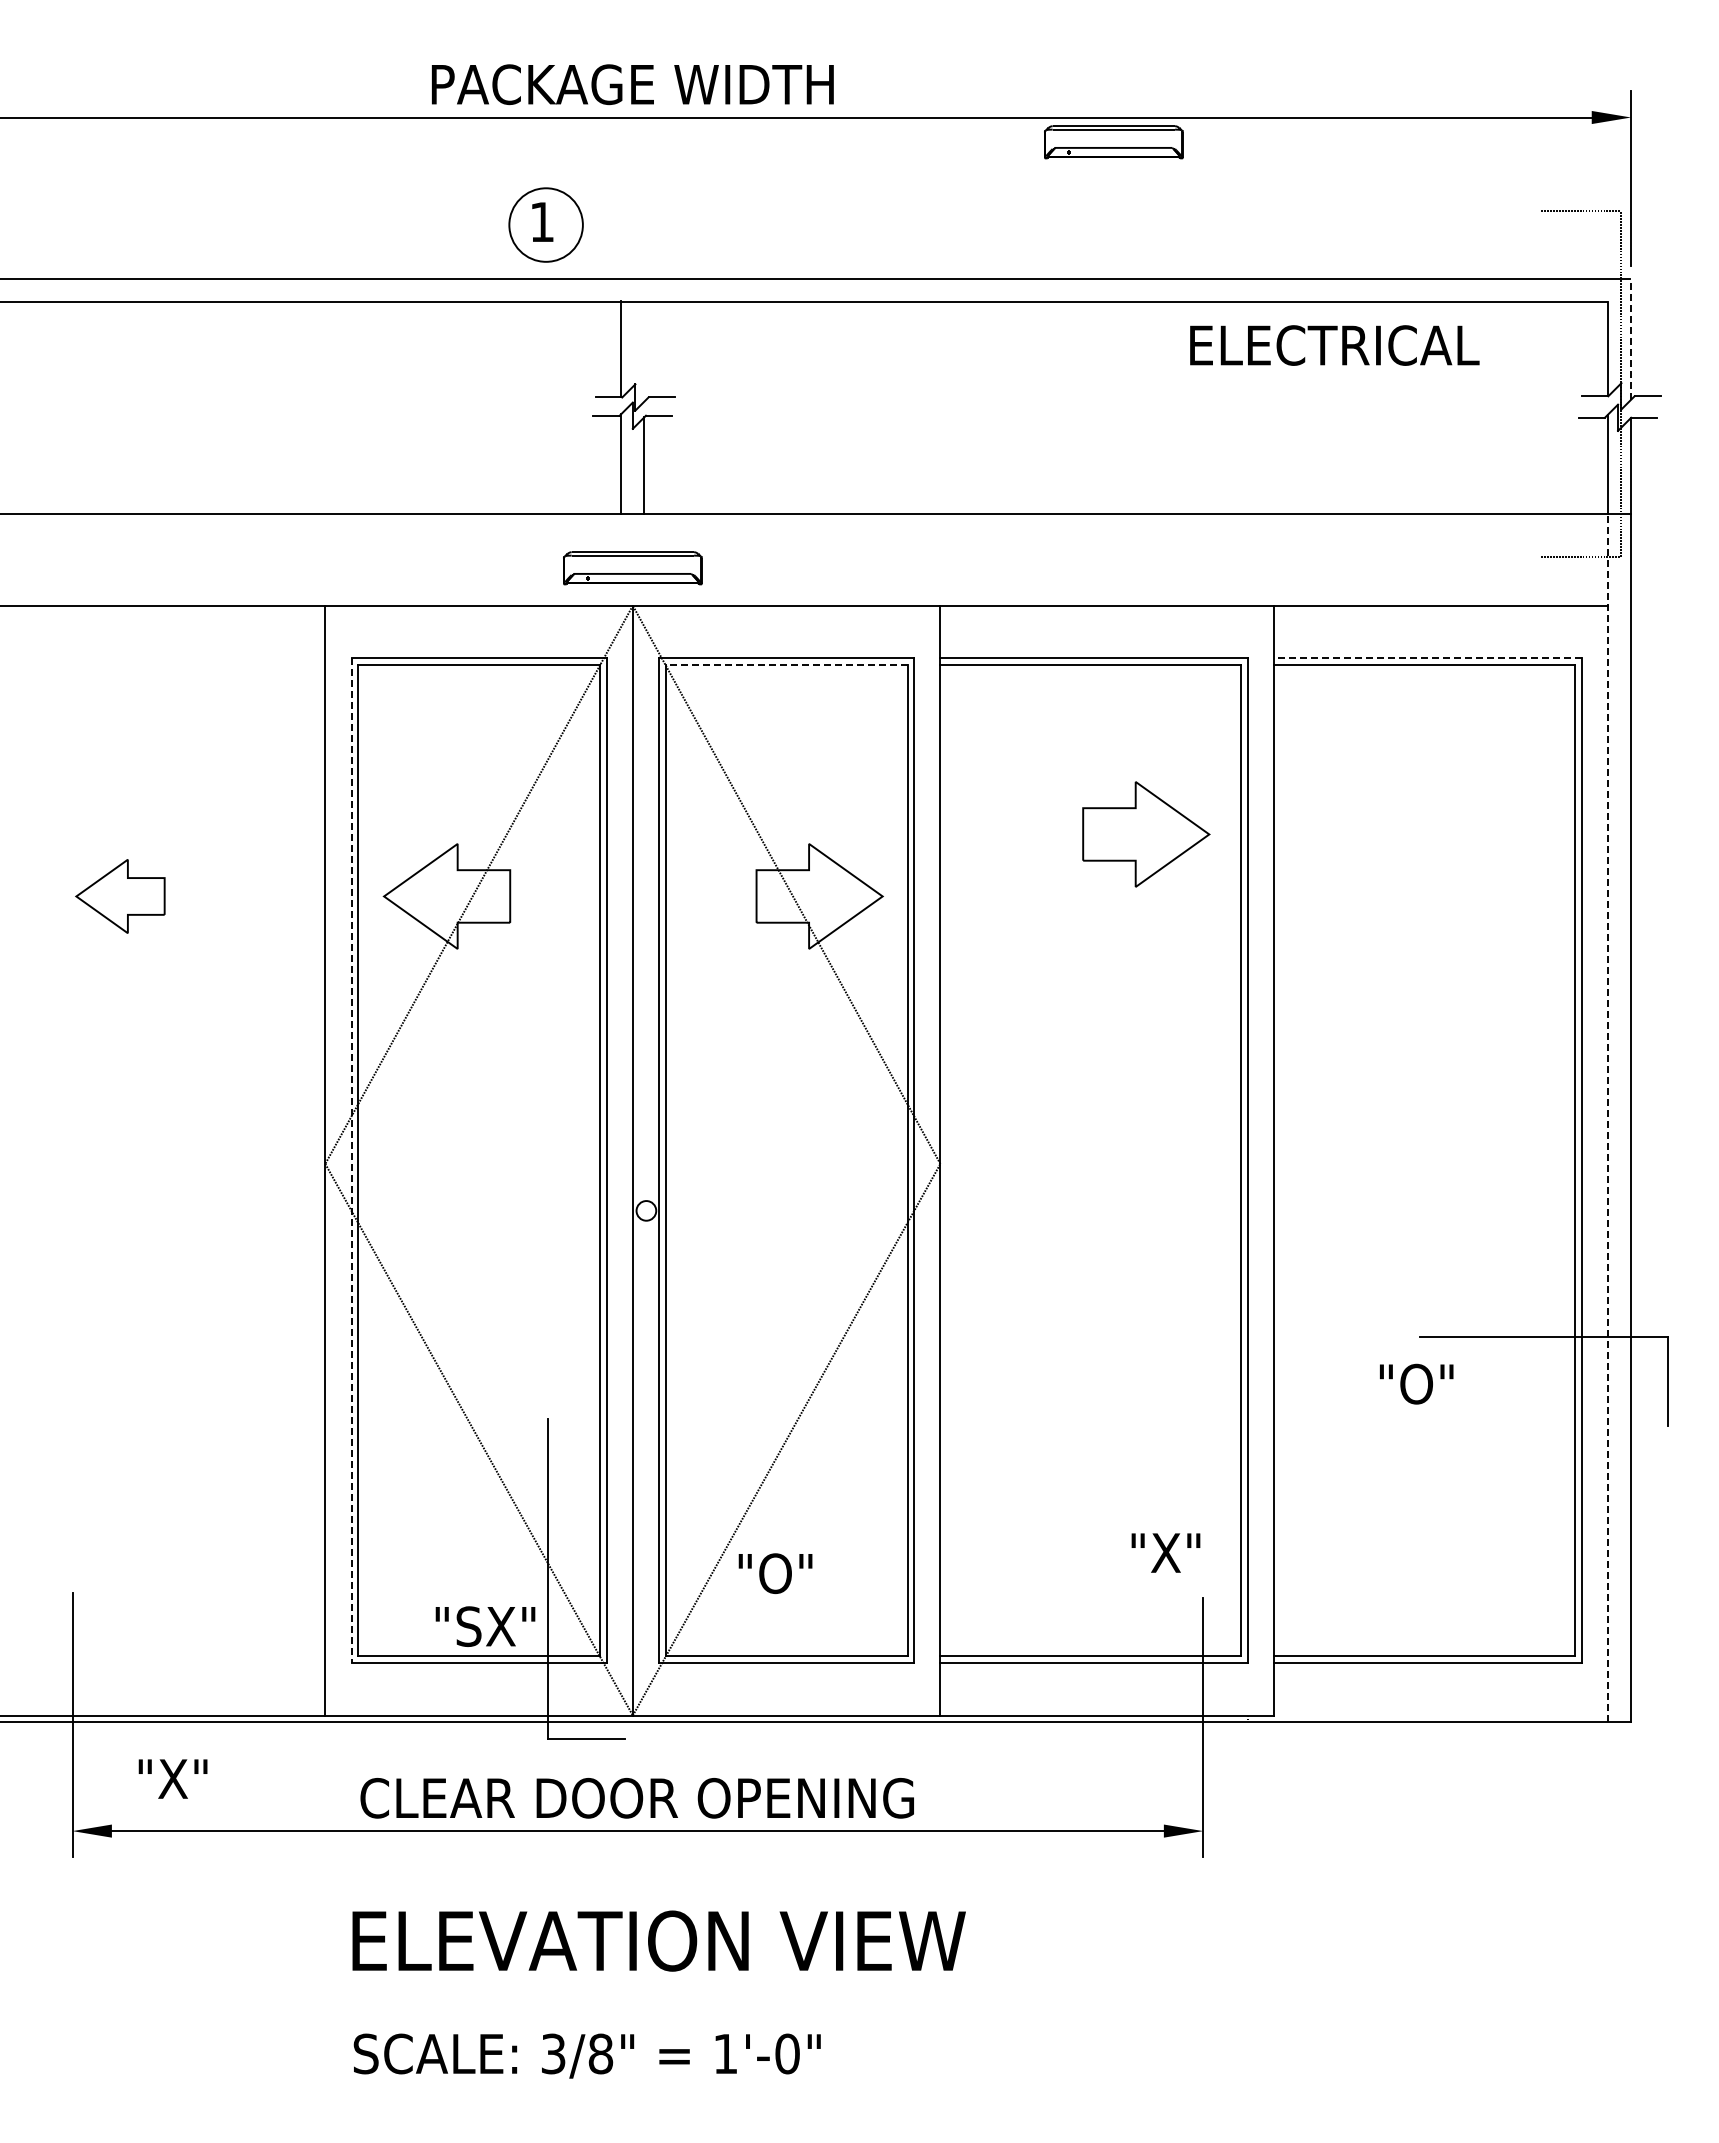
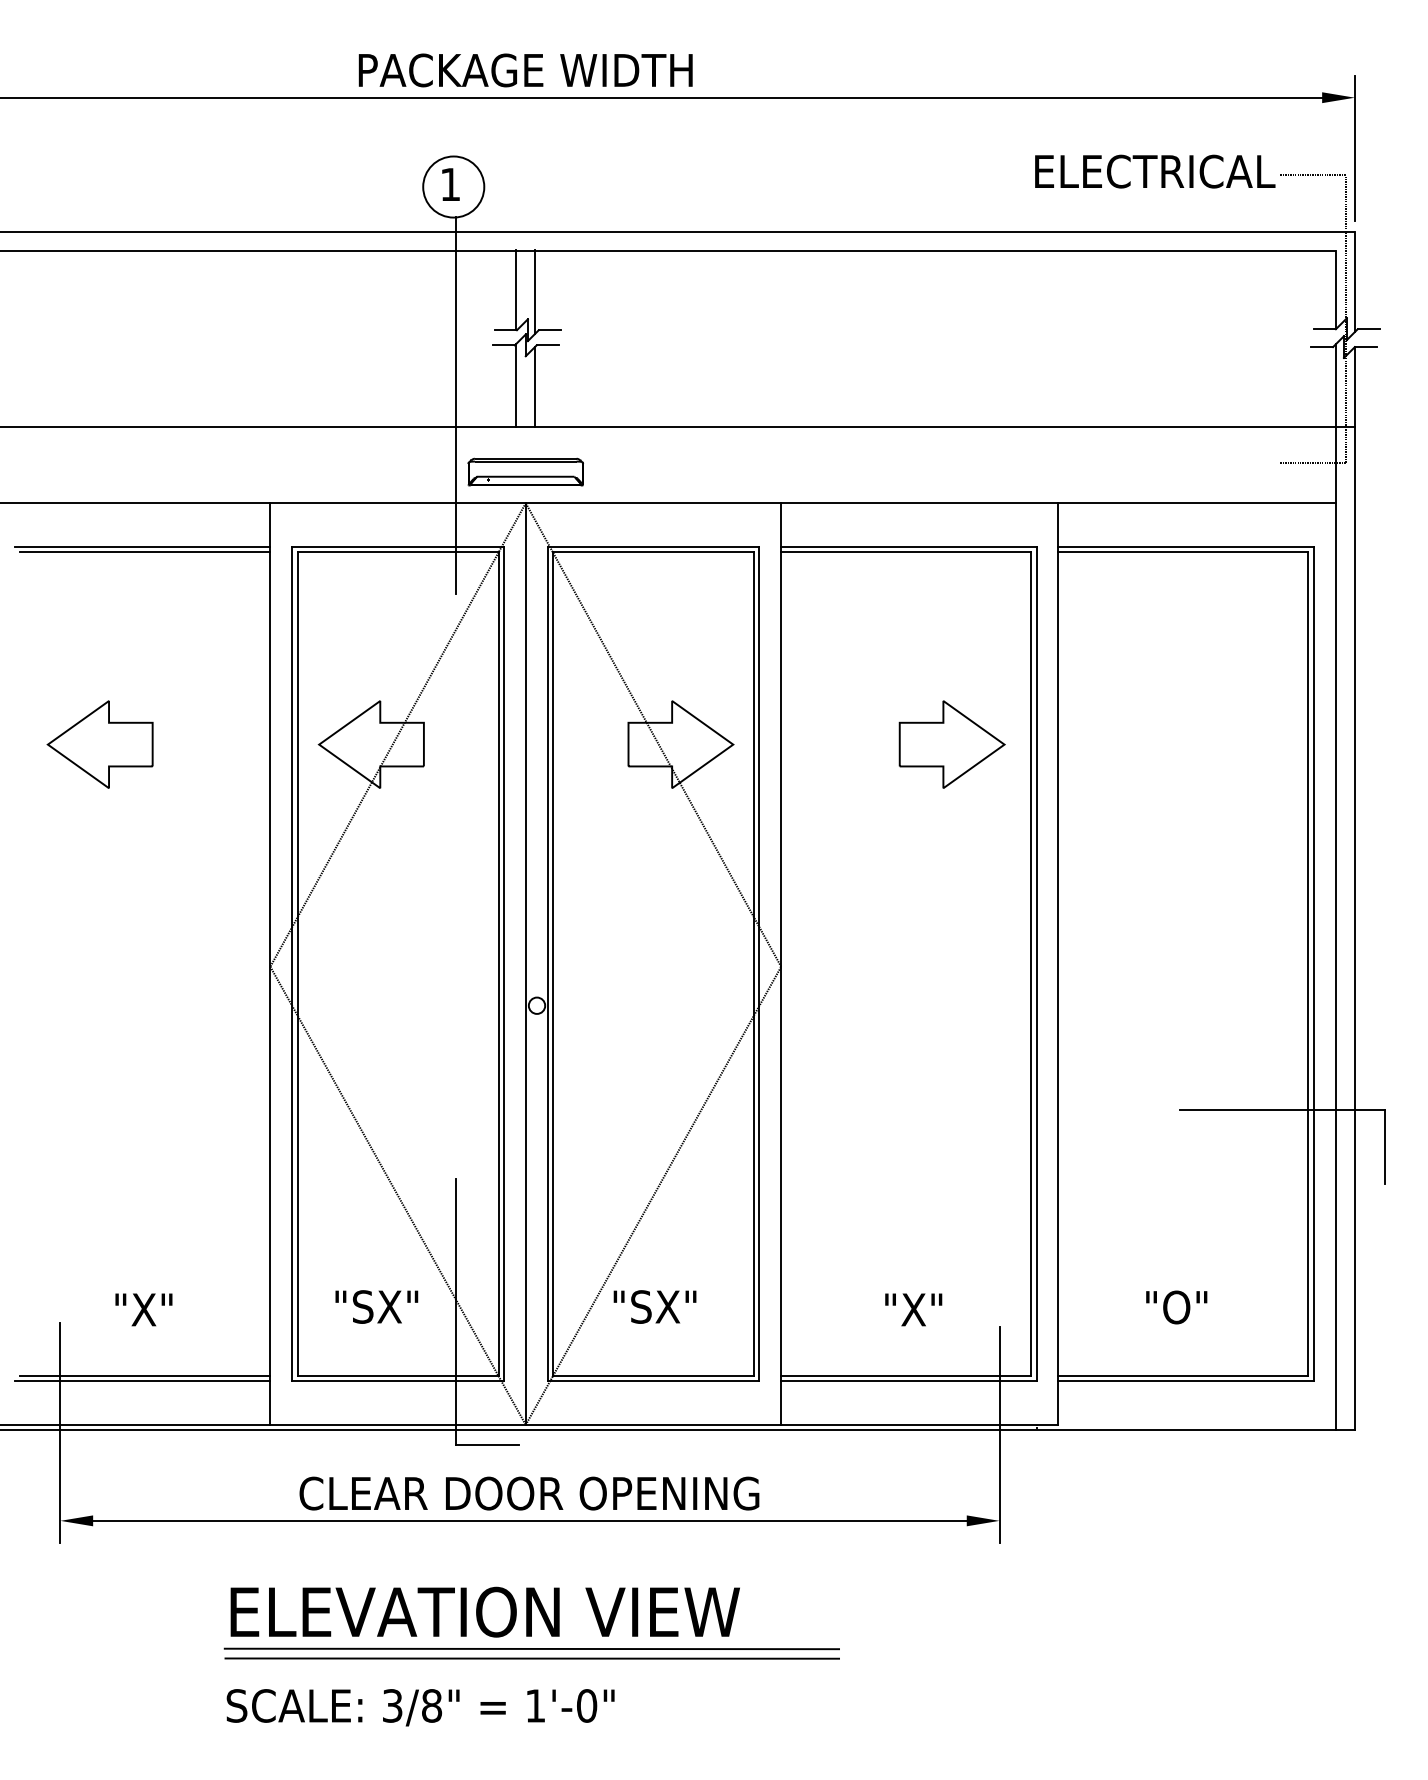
part: (1113, 142) -> (924, 118), removed
line: (1631, 338) -> (1355, 281), dashed -> solid
text: (1334, 345) -> (1154, 171), moved
line: (644, 350) -> (535, 291), added
line: (548, 488) -> (455, 405), added
line: (171, 658) -> (142, 547), added
line: (1428, 658) -> (1186, 547), dashed -> solid
line: (174, 664) -> (145, 551), added
line: (786, 664) -> (653, 551), dashed -> solid
part: (1146, 834) -> (952, 744), moved
part: (120, 896) -> (100, 744), size x1.43
line: (1608, 1118) -> (1336, 929), dashed -> solid
line: (351, 1161) -> (292, 964), dashed -> solid
text: (1416, 1383) -> (1176, 1306), moved
text: (1165, 1552) -> (913, 1309), moved
text: (798, 1573) -> (663, 1306), "O" -> "SX"
text: (485, 1626) -> (376, 1306), moved
line: (174, 1656) -> (145, 1375), added
line: (171, 1663) -> (142, 1381), added
text: (172, 1778) -> (143, 1309), moved
text: (658, 1940) -> (484, 1611), moved
line: (640, 1985) -> (532, 1649), added
line: (640, 1996) -> (532, 1658), added
text: (586, 2055) -> (420, 1707), moved

